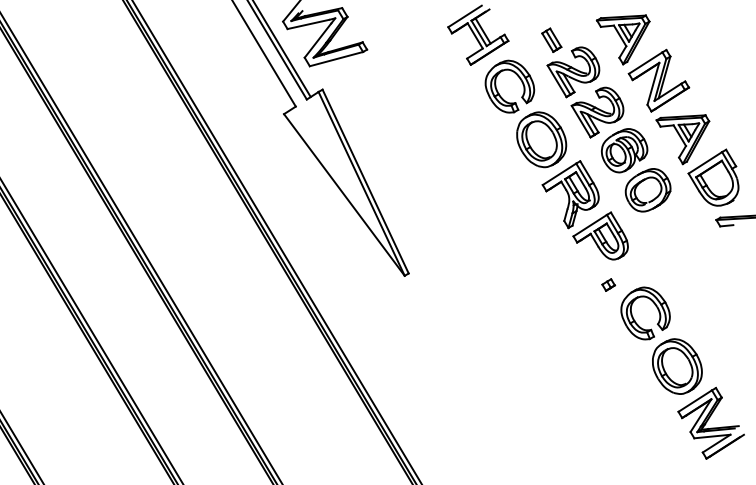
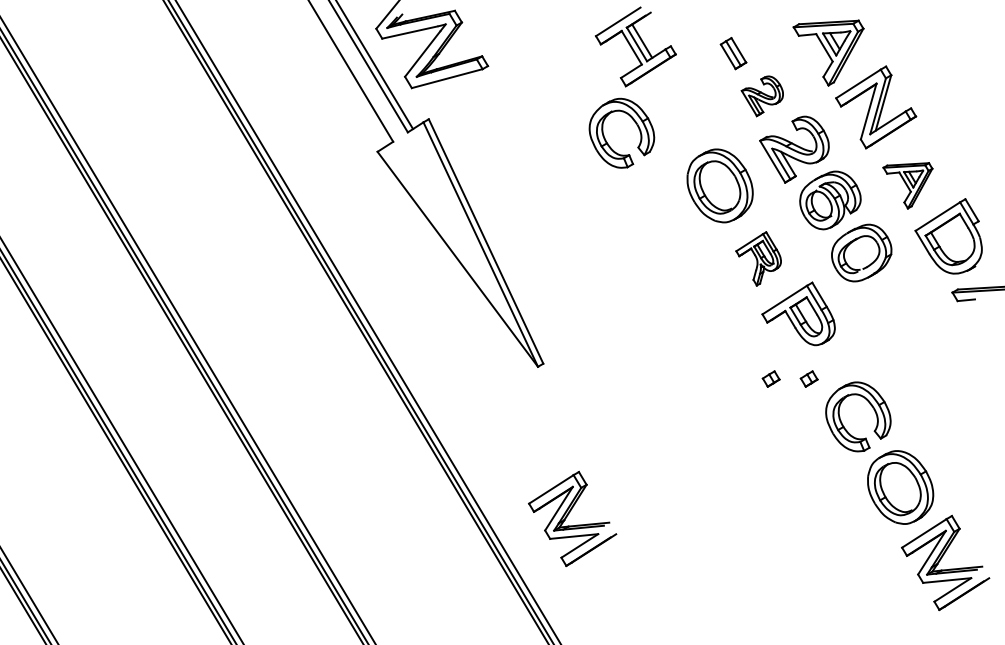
part: (573, 72) -> (762, 96), size x0.6
part: (518, 77) -> (633, 121), moved
part: (682, 139) -> (907, 185), size x0.7
part: (570, 194) -> (758, 258), size x0.6
part: (579, 284) -> (770, 378), added
part: (430, 389) -> (572, 518), added

